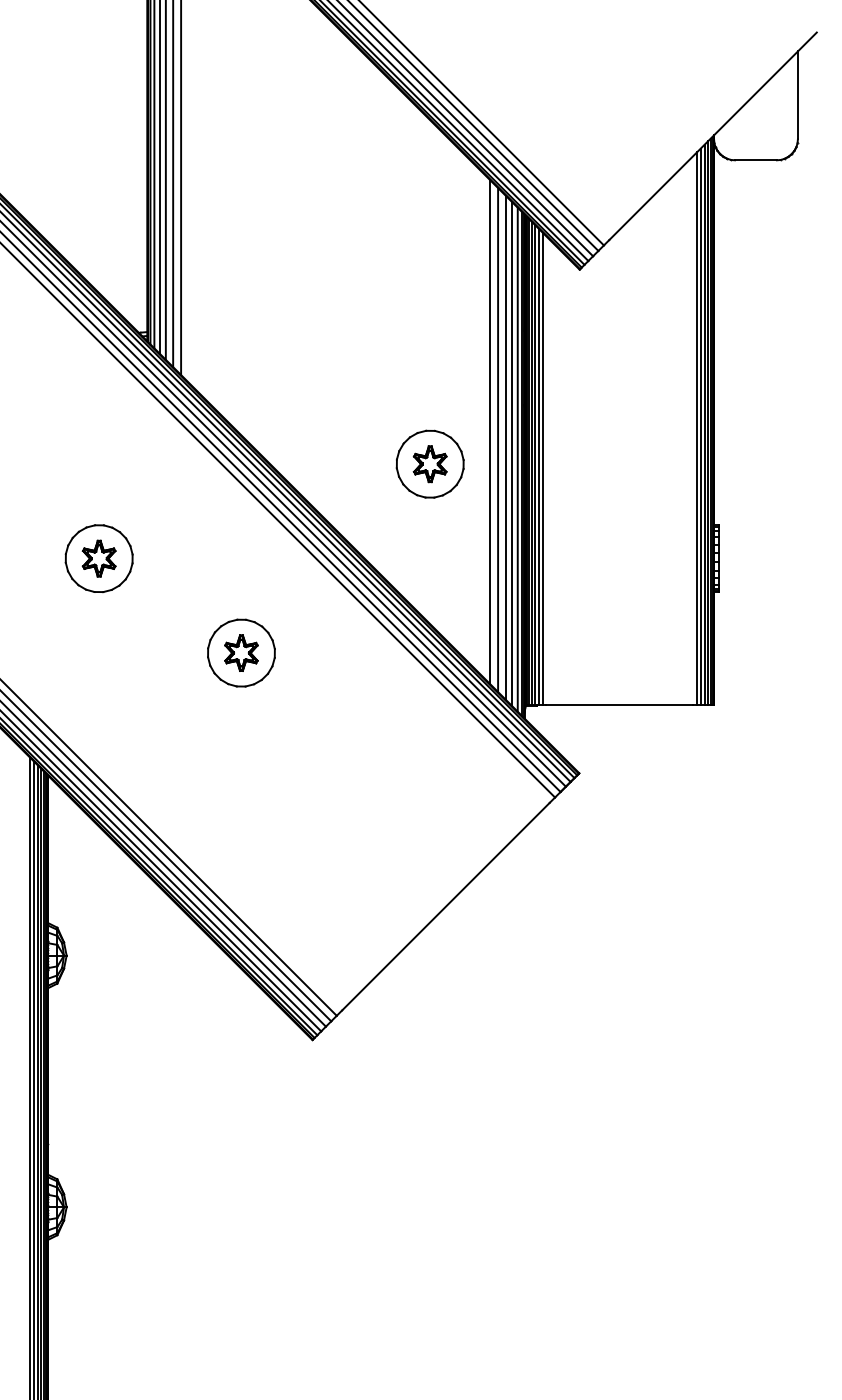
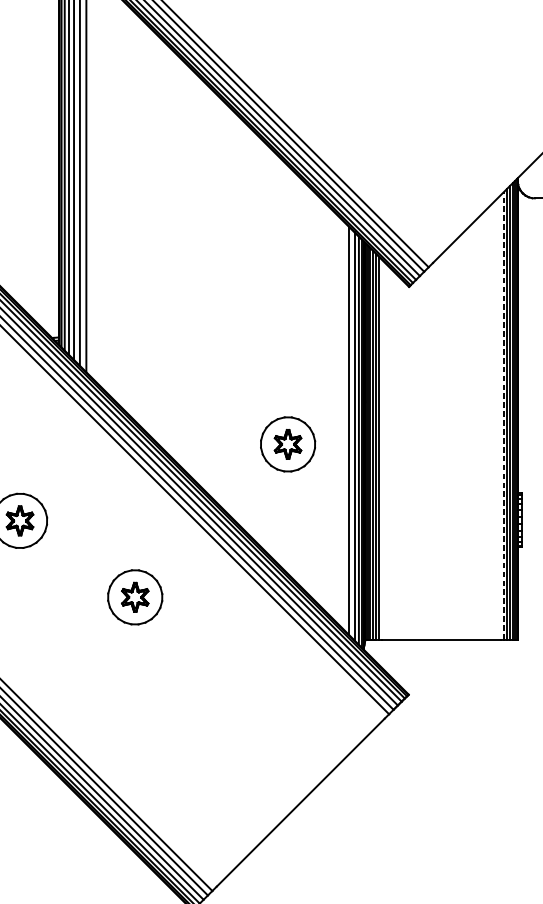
line: (696, 428) -> (503, 415), solid -> dashed
line: (490, 432) -> (336, 418), removed
line: (498, 440) -> (343, 425), removed

